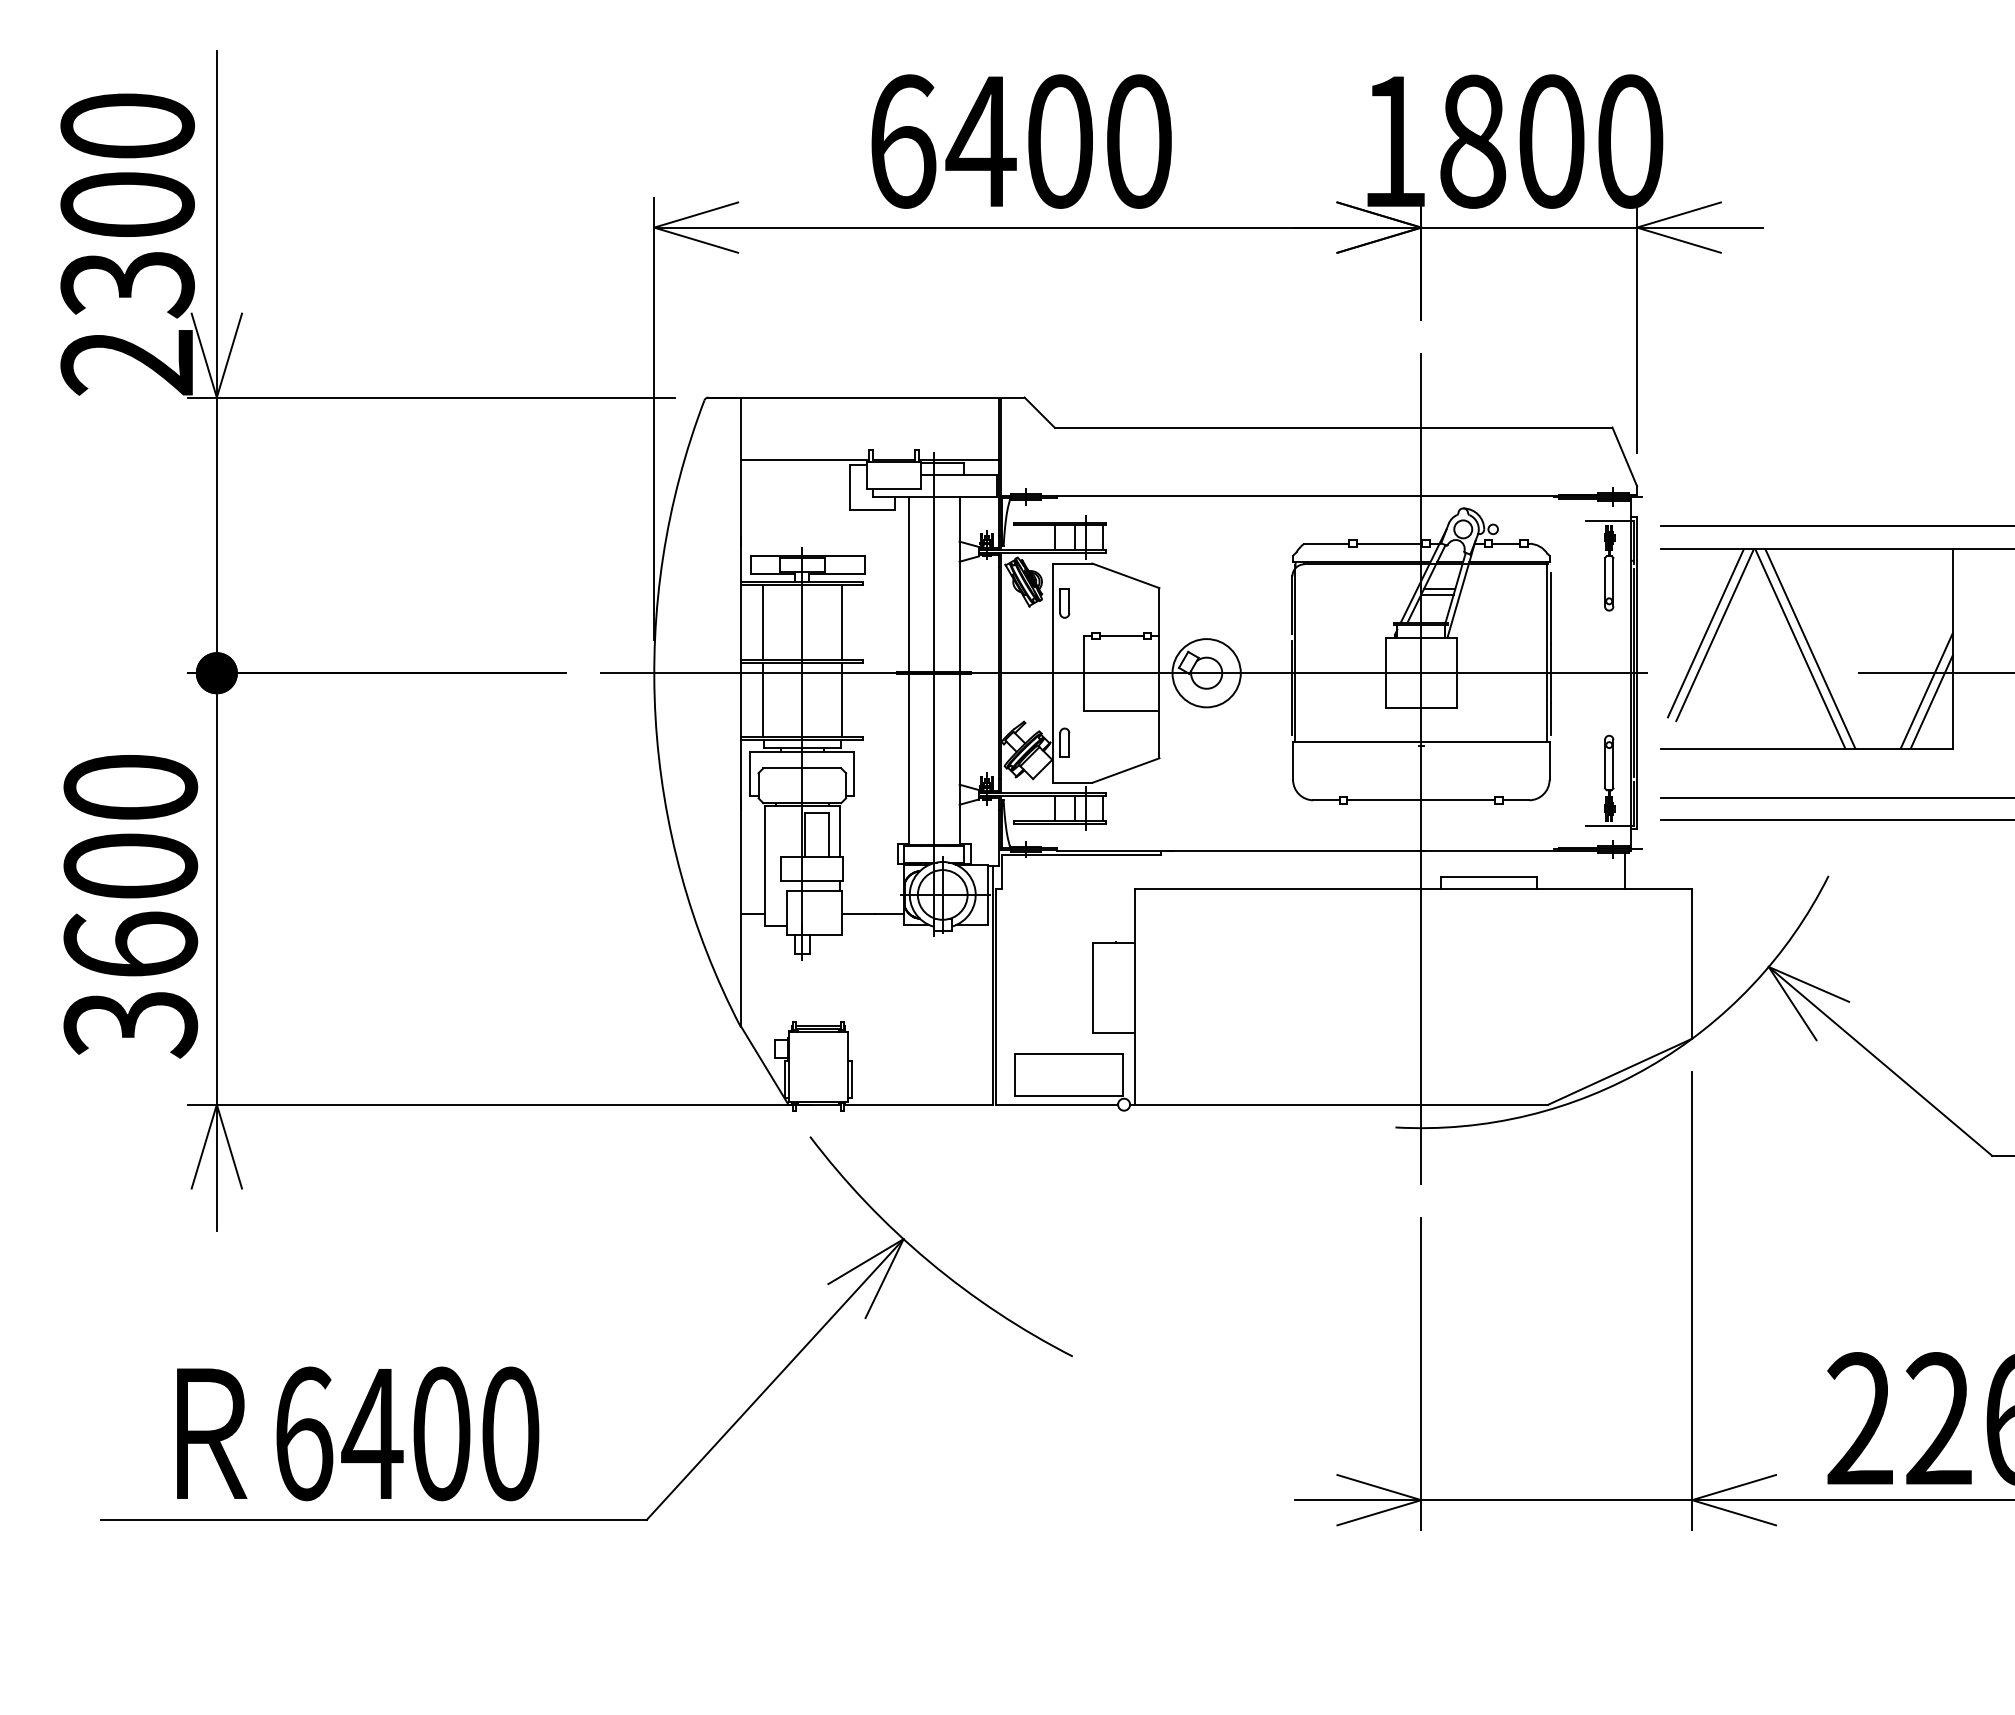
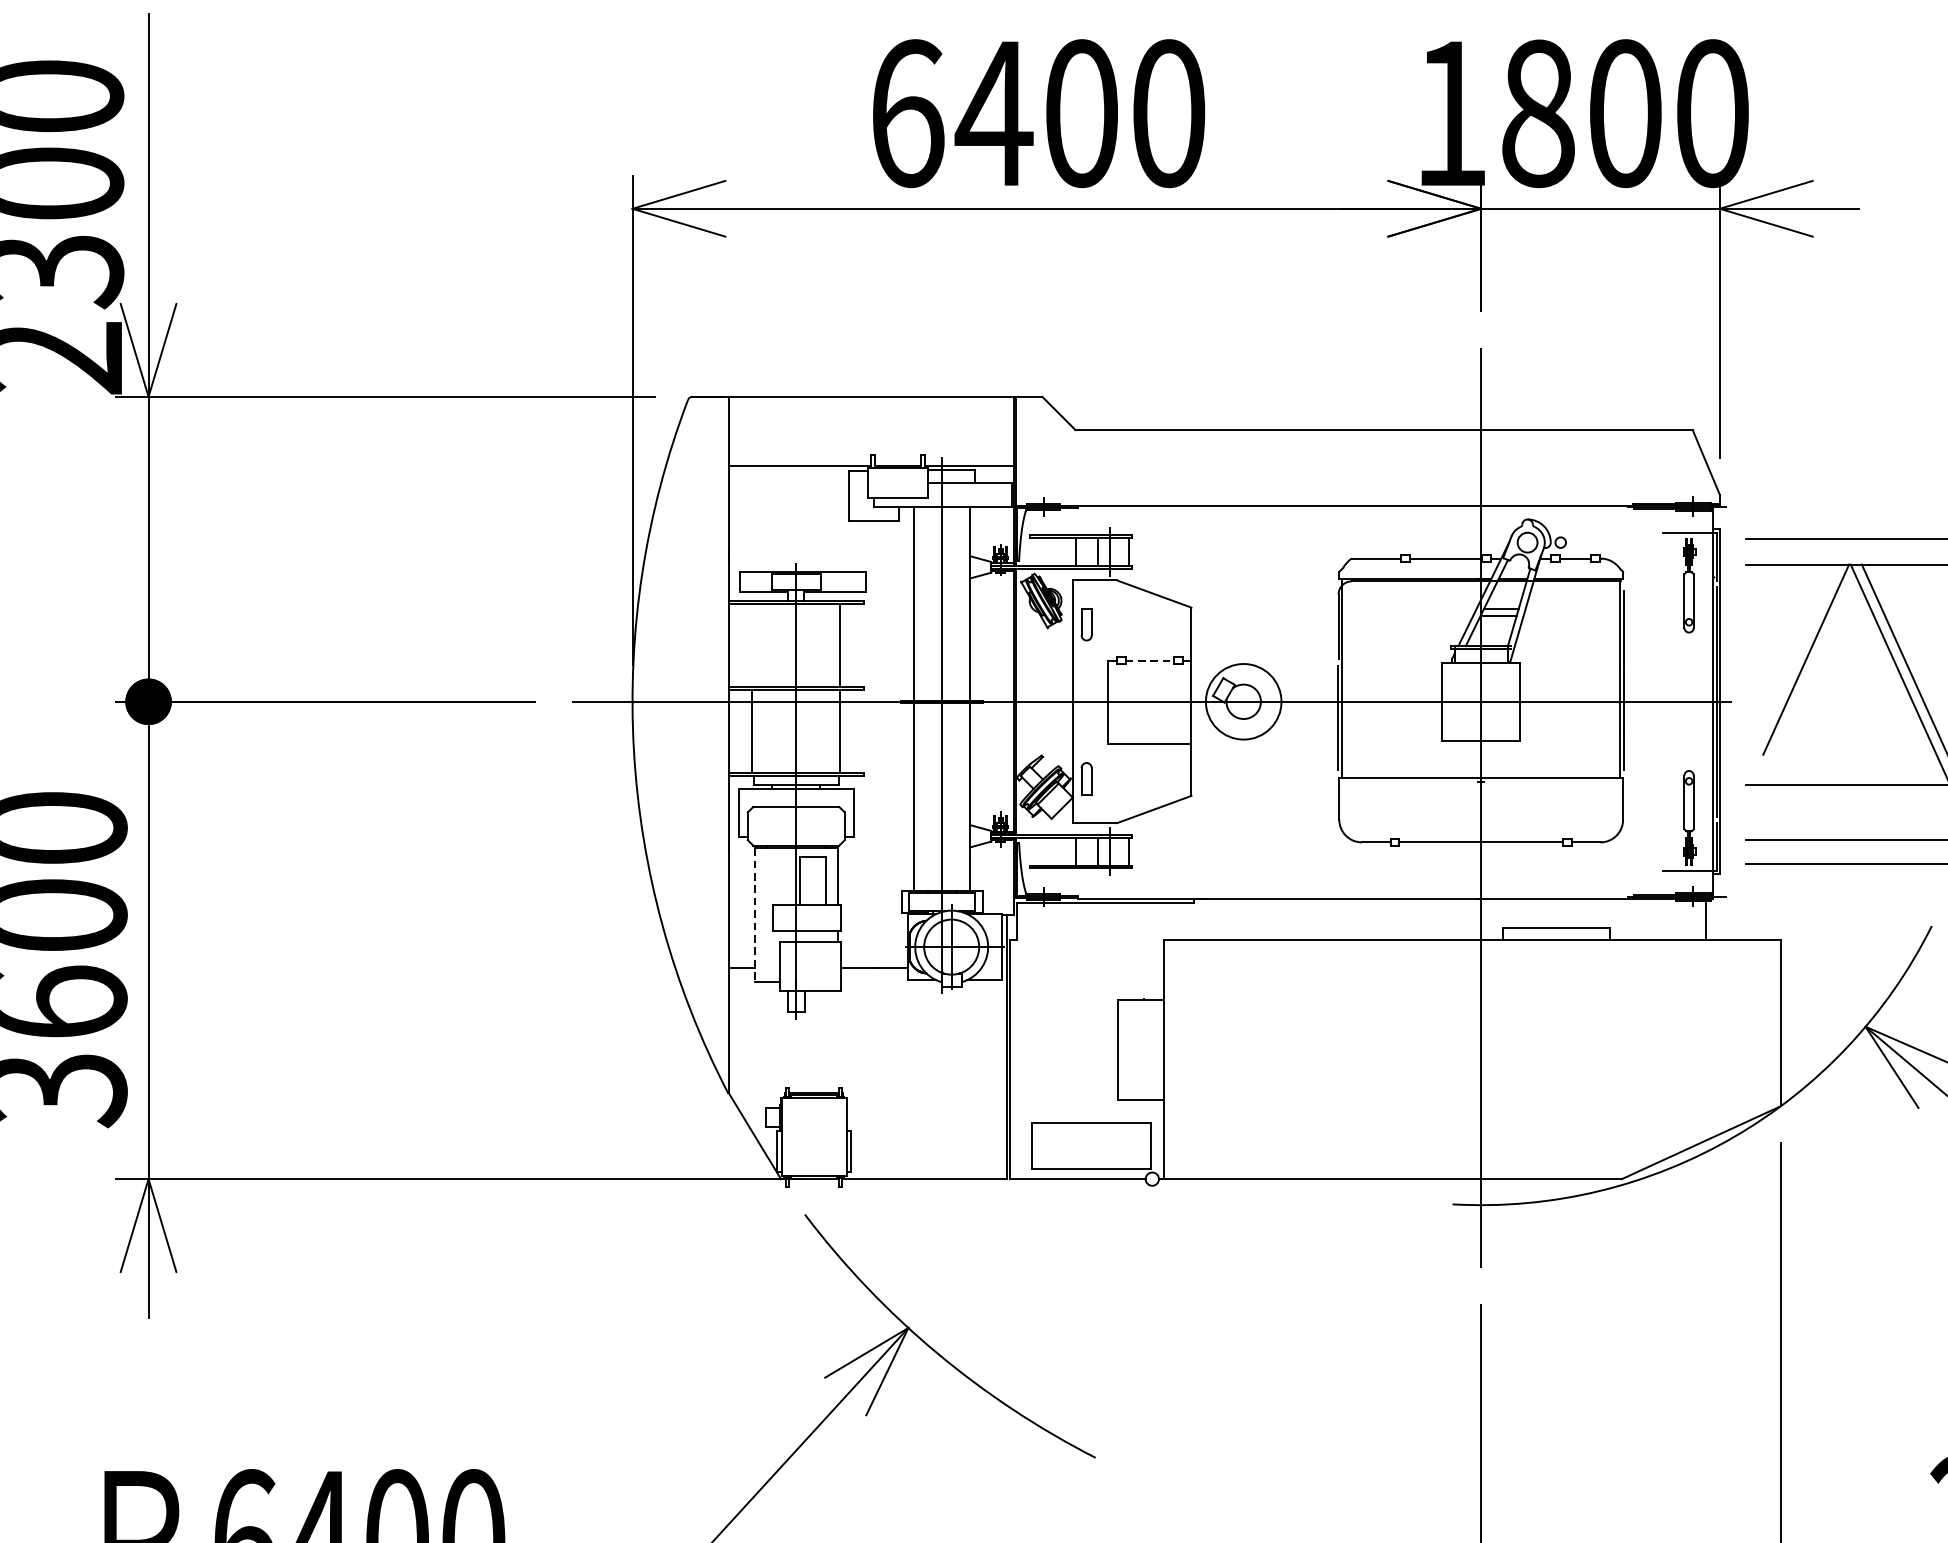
line: (762, 622) -> (752, 645), removed
line: (1705, 633) -> (1795, 657), removed
line: (1121, 636) -> (1149, 661), solid -> dashed
line: (764, 866) -> (754, 915), solid -> dashed

